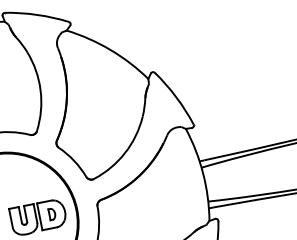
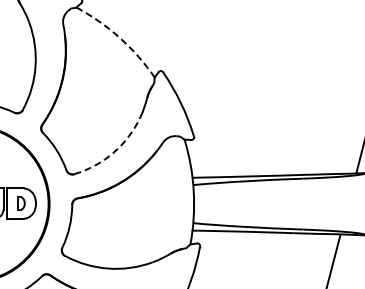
arc: (110, 49) -> (119, 37), solid -> dashed
arc: (124, 152) -> (113, 152), solid -> dashed

